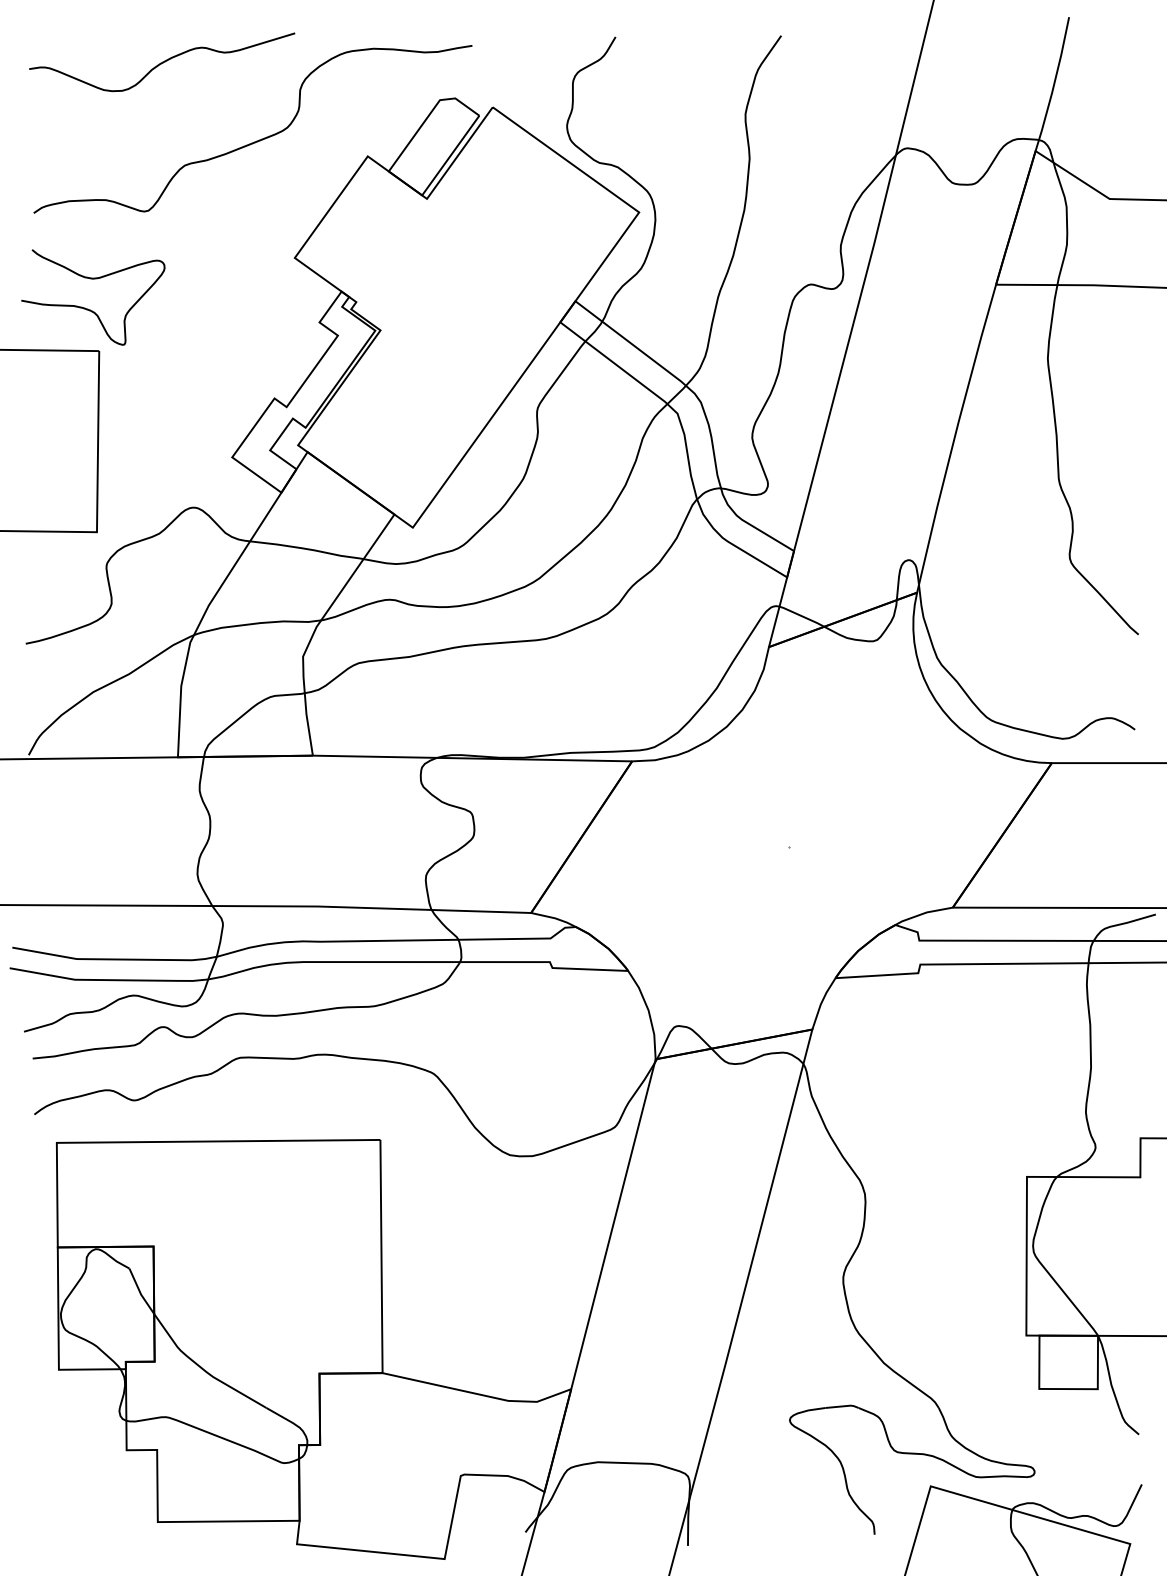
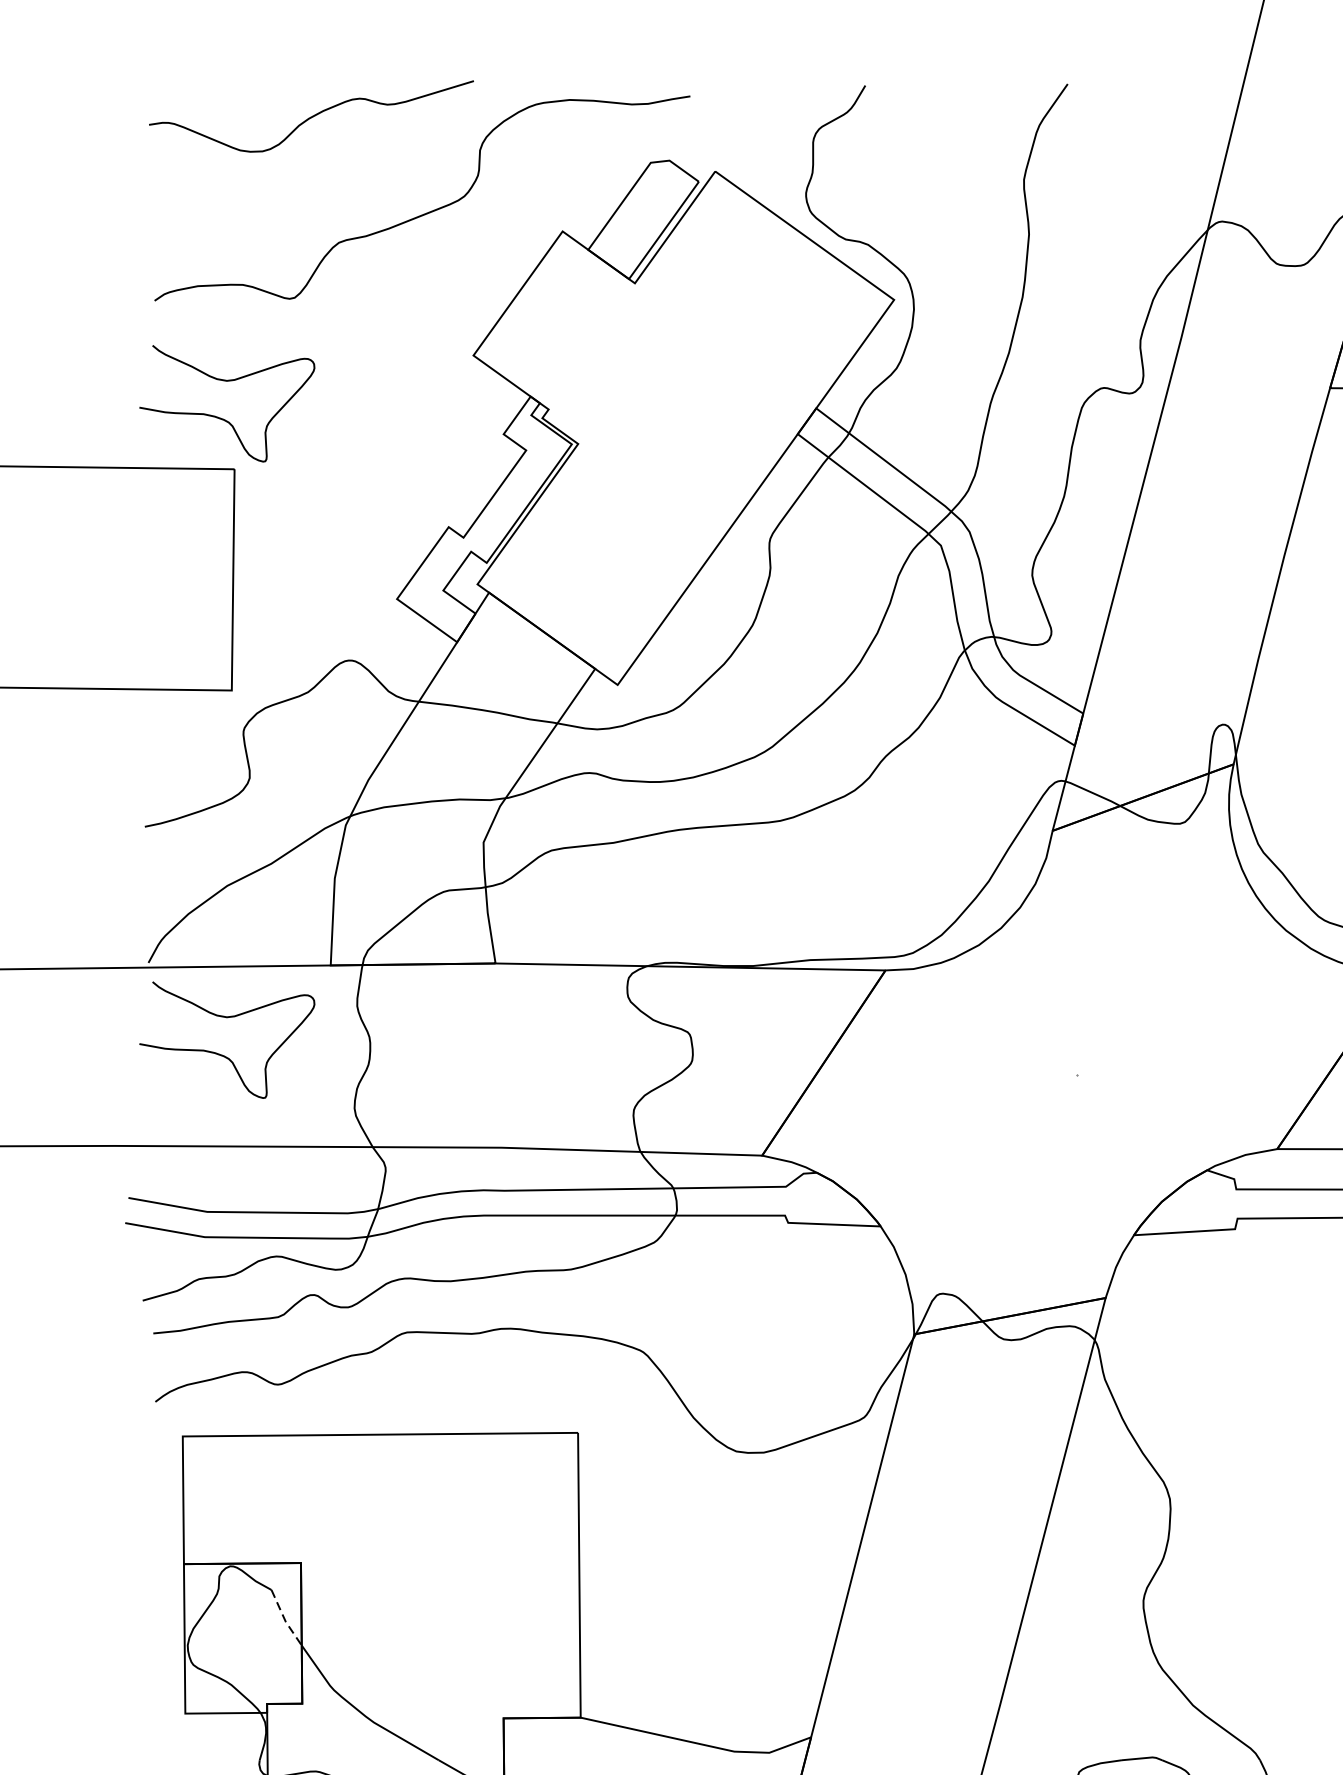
curve: (90, 830) -> (223, 1054), added
line: (140, 1292) -> (284, 1619), solid -> dashed

